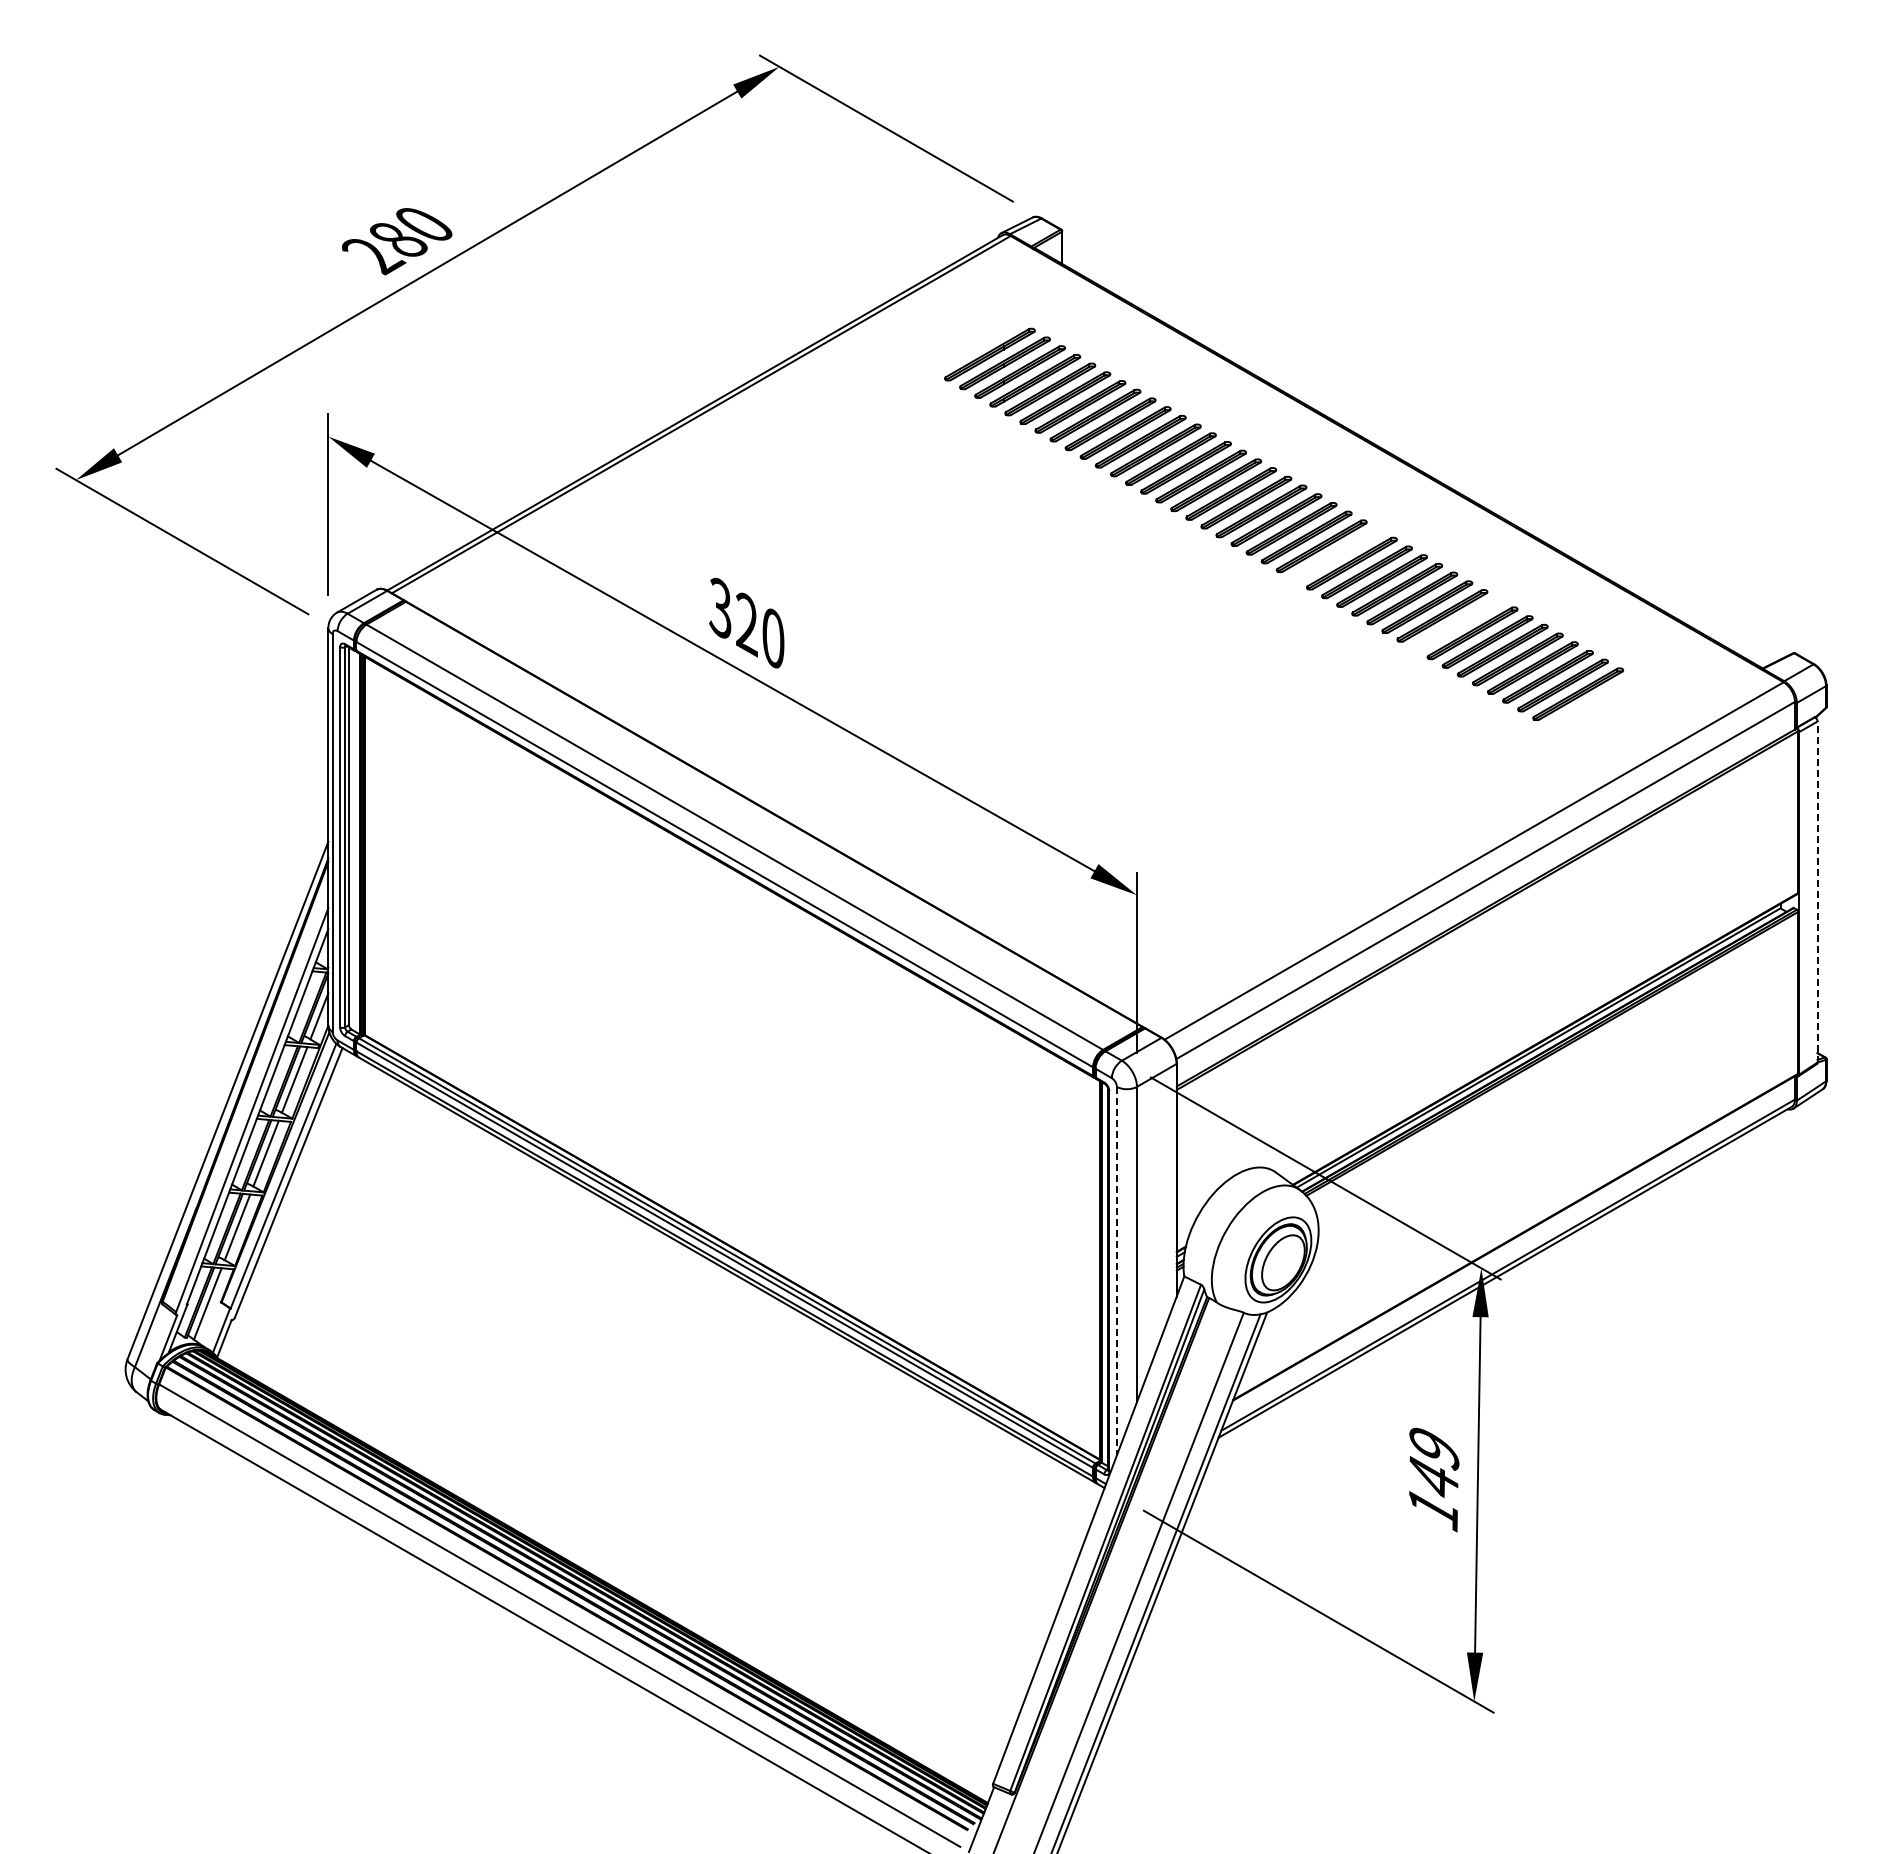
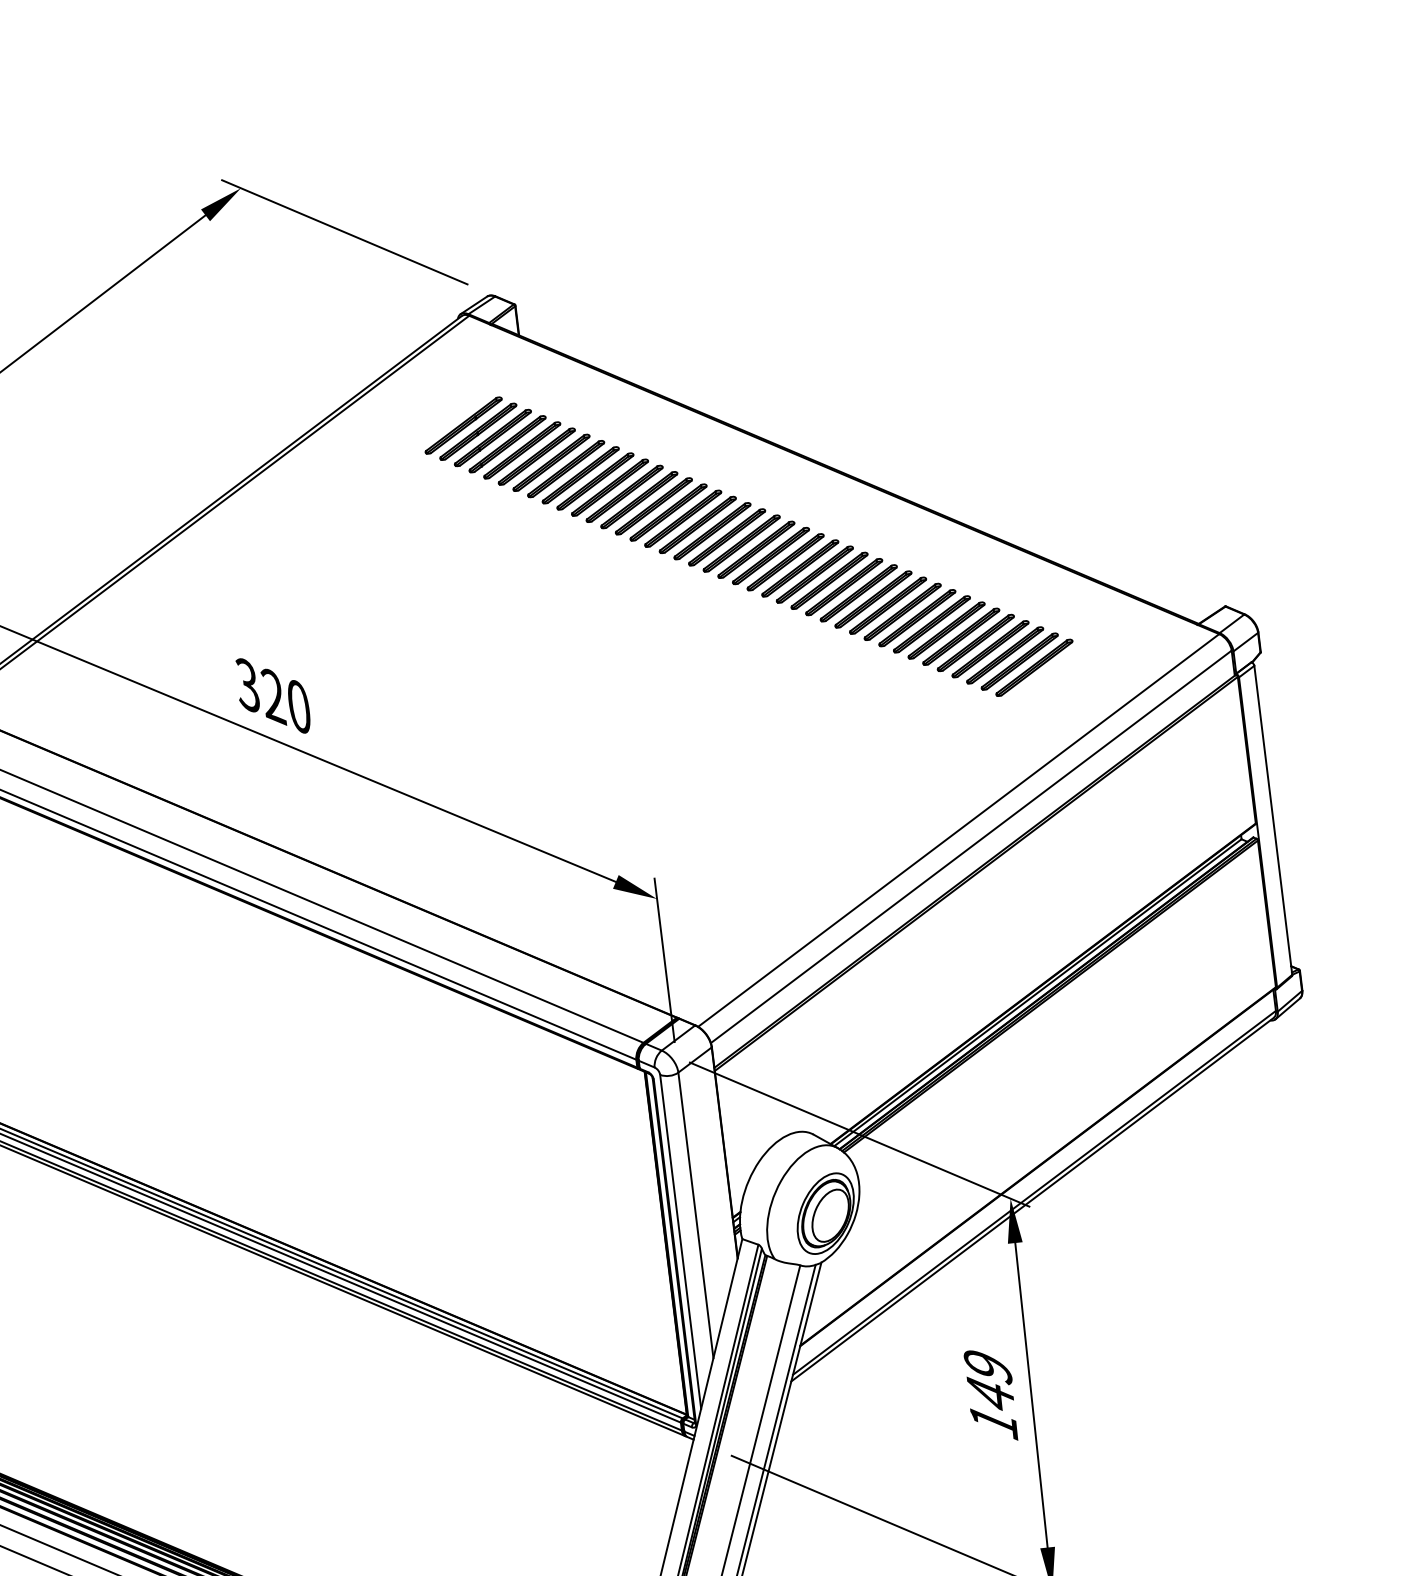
part: (1336, 554) -> (799, 568), added
part: (1457, 624) -> (917, 618), added
line: (1817, 892) -> (1273, 820), dashed -> solid
line: (1116, 1271) -> (680, 1242), dashed -> solid

